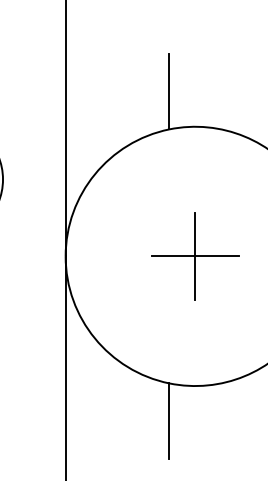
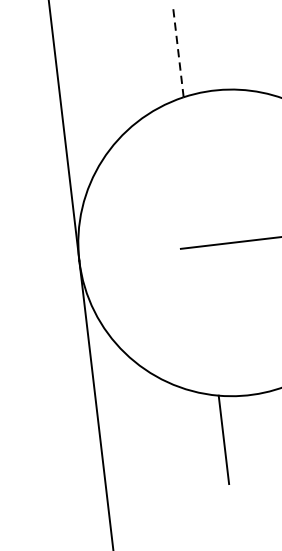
line: (169, 91) -> (178, 52), solid -> dashed
line: (195, 256) -> (231, 242), removed

